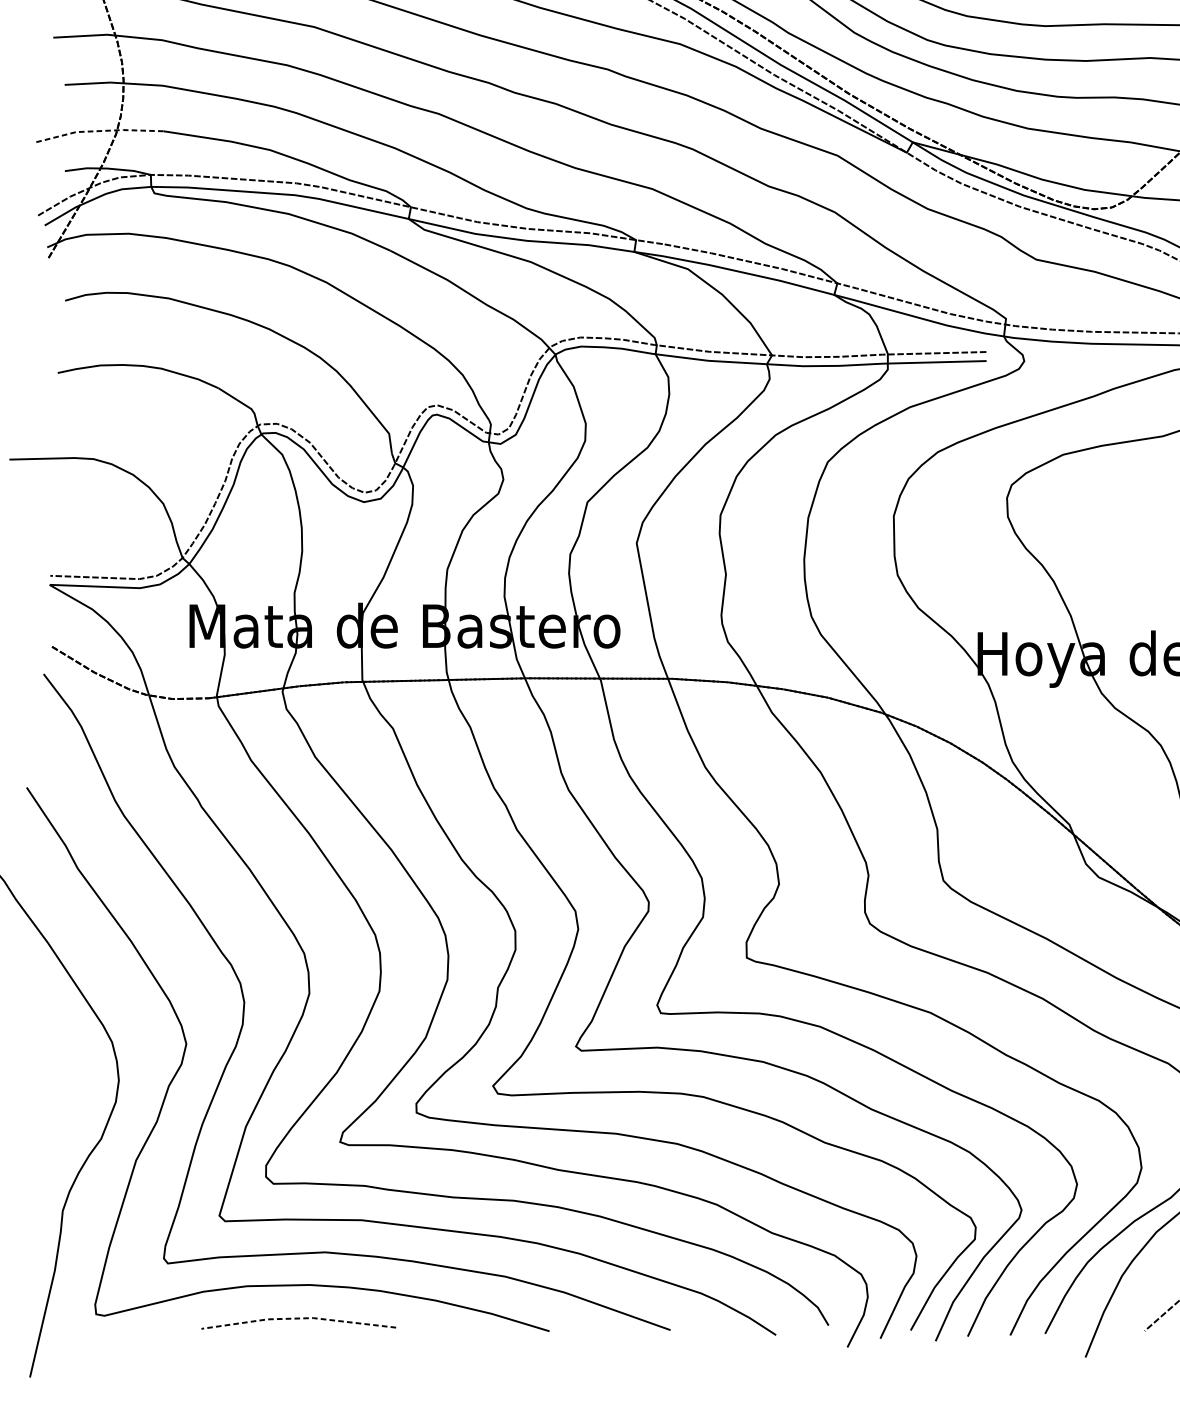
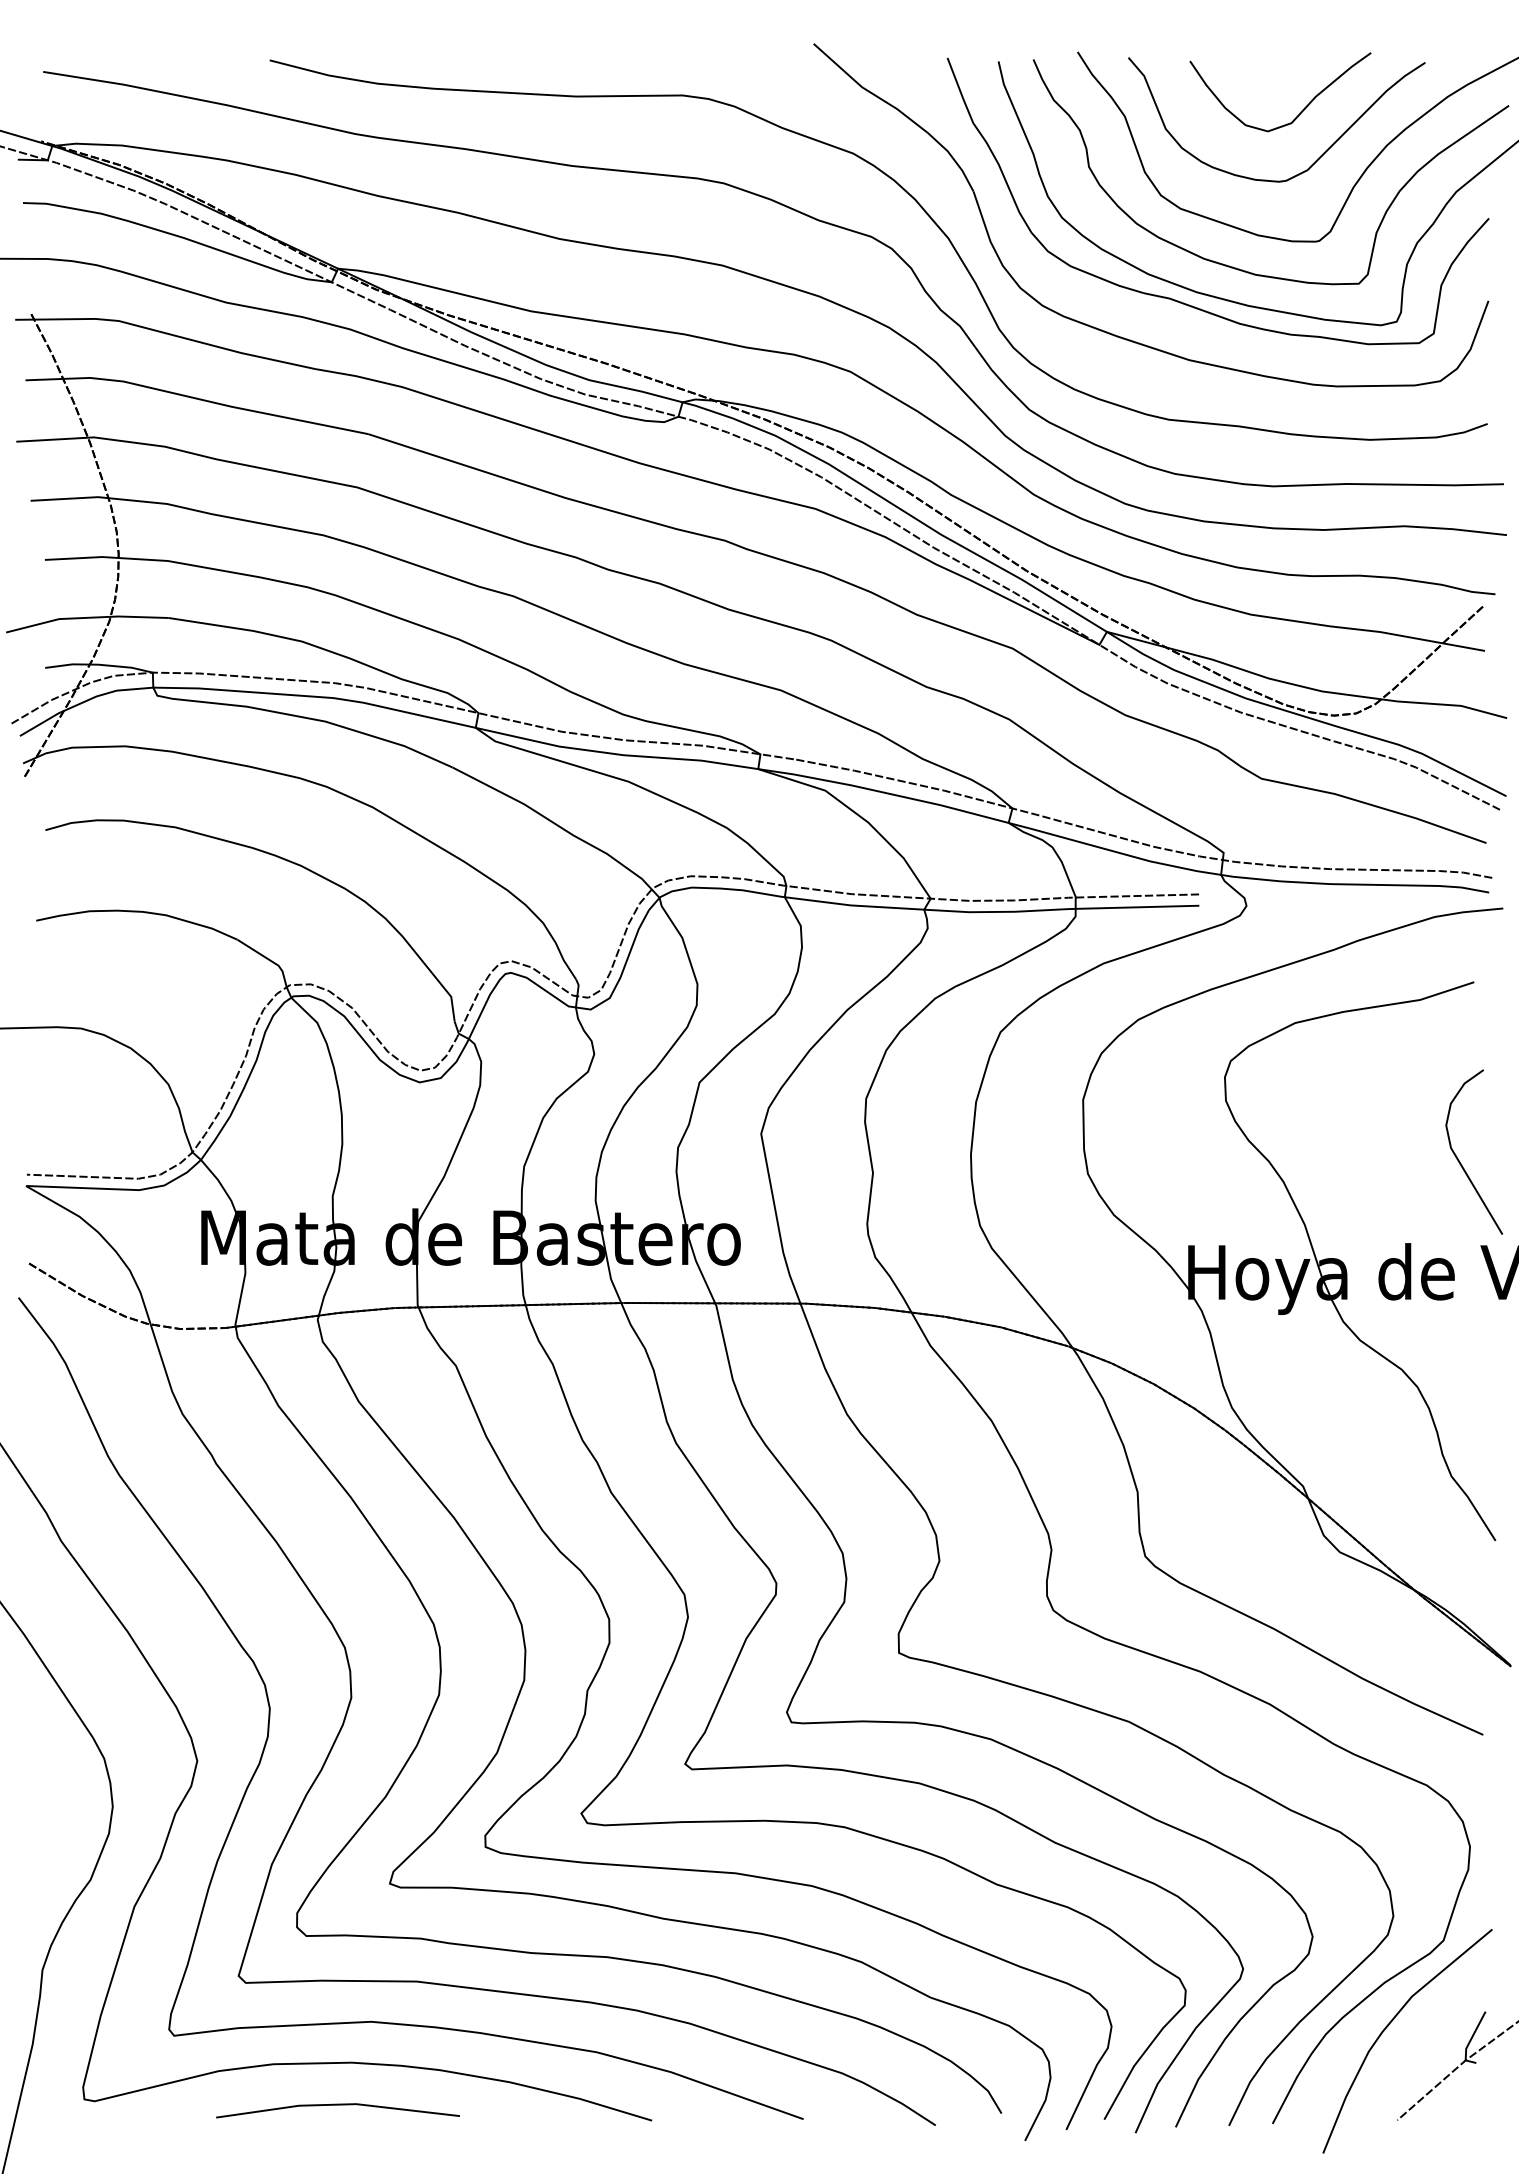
line: (97, 130) -> (86, 617), dashed -> solid
line: (298, 1318) -> (337, 2104), dashed -> solid

